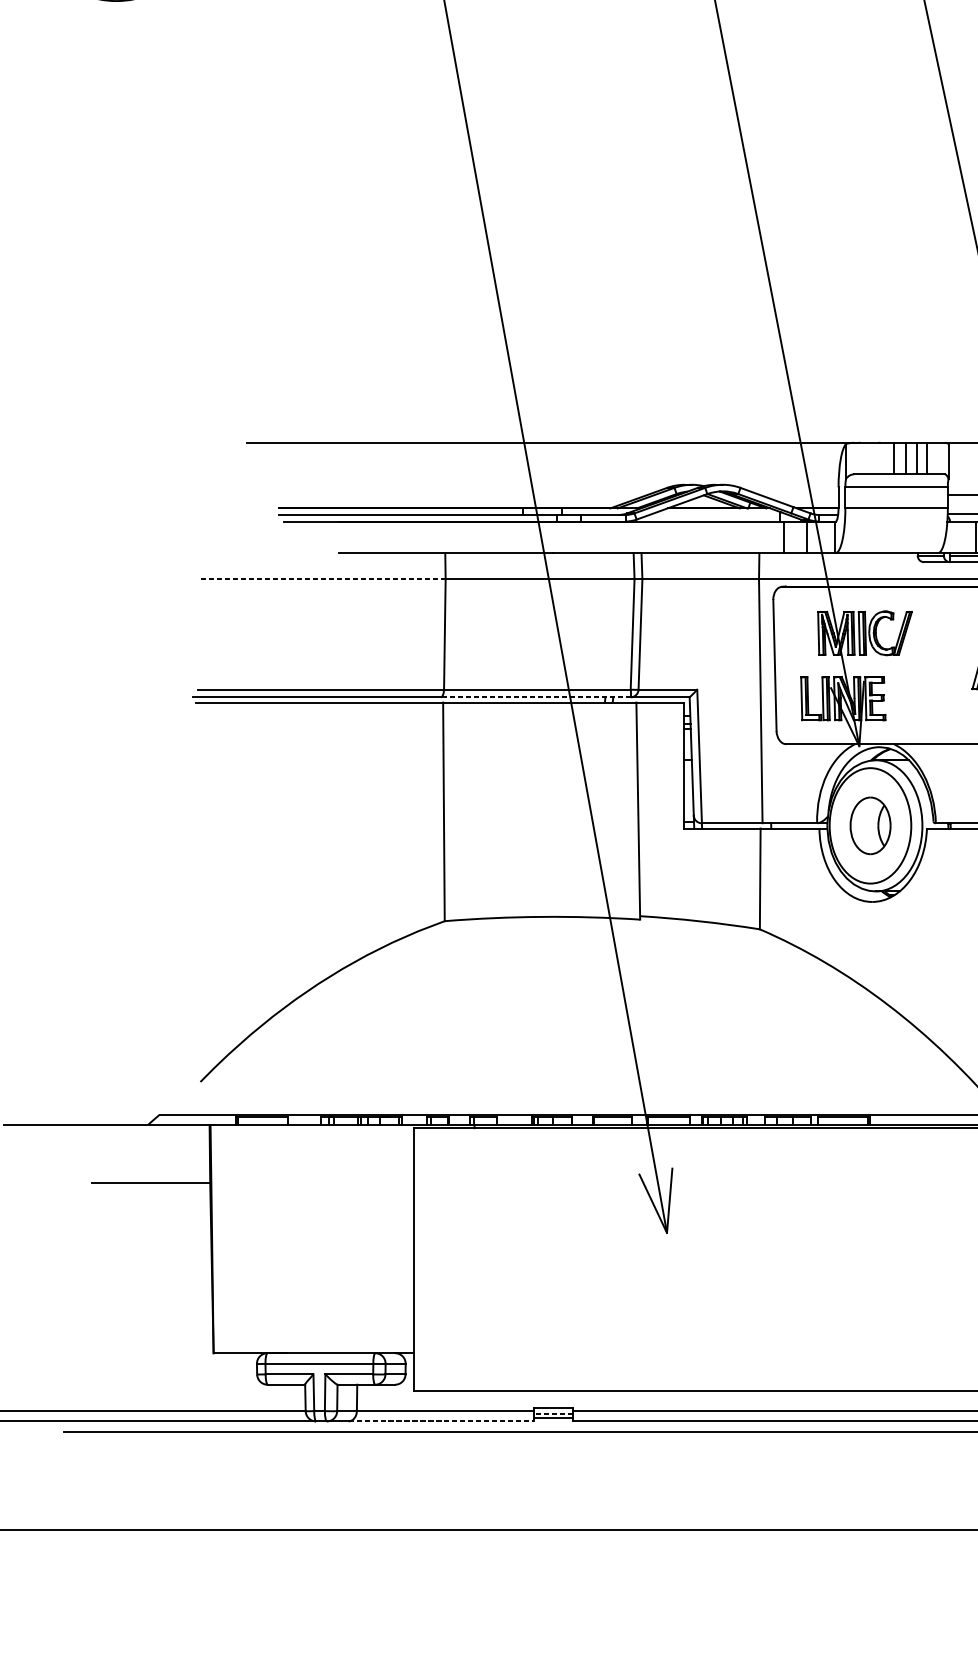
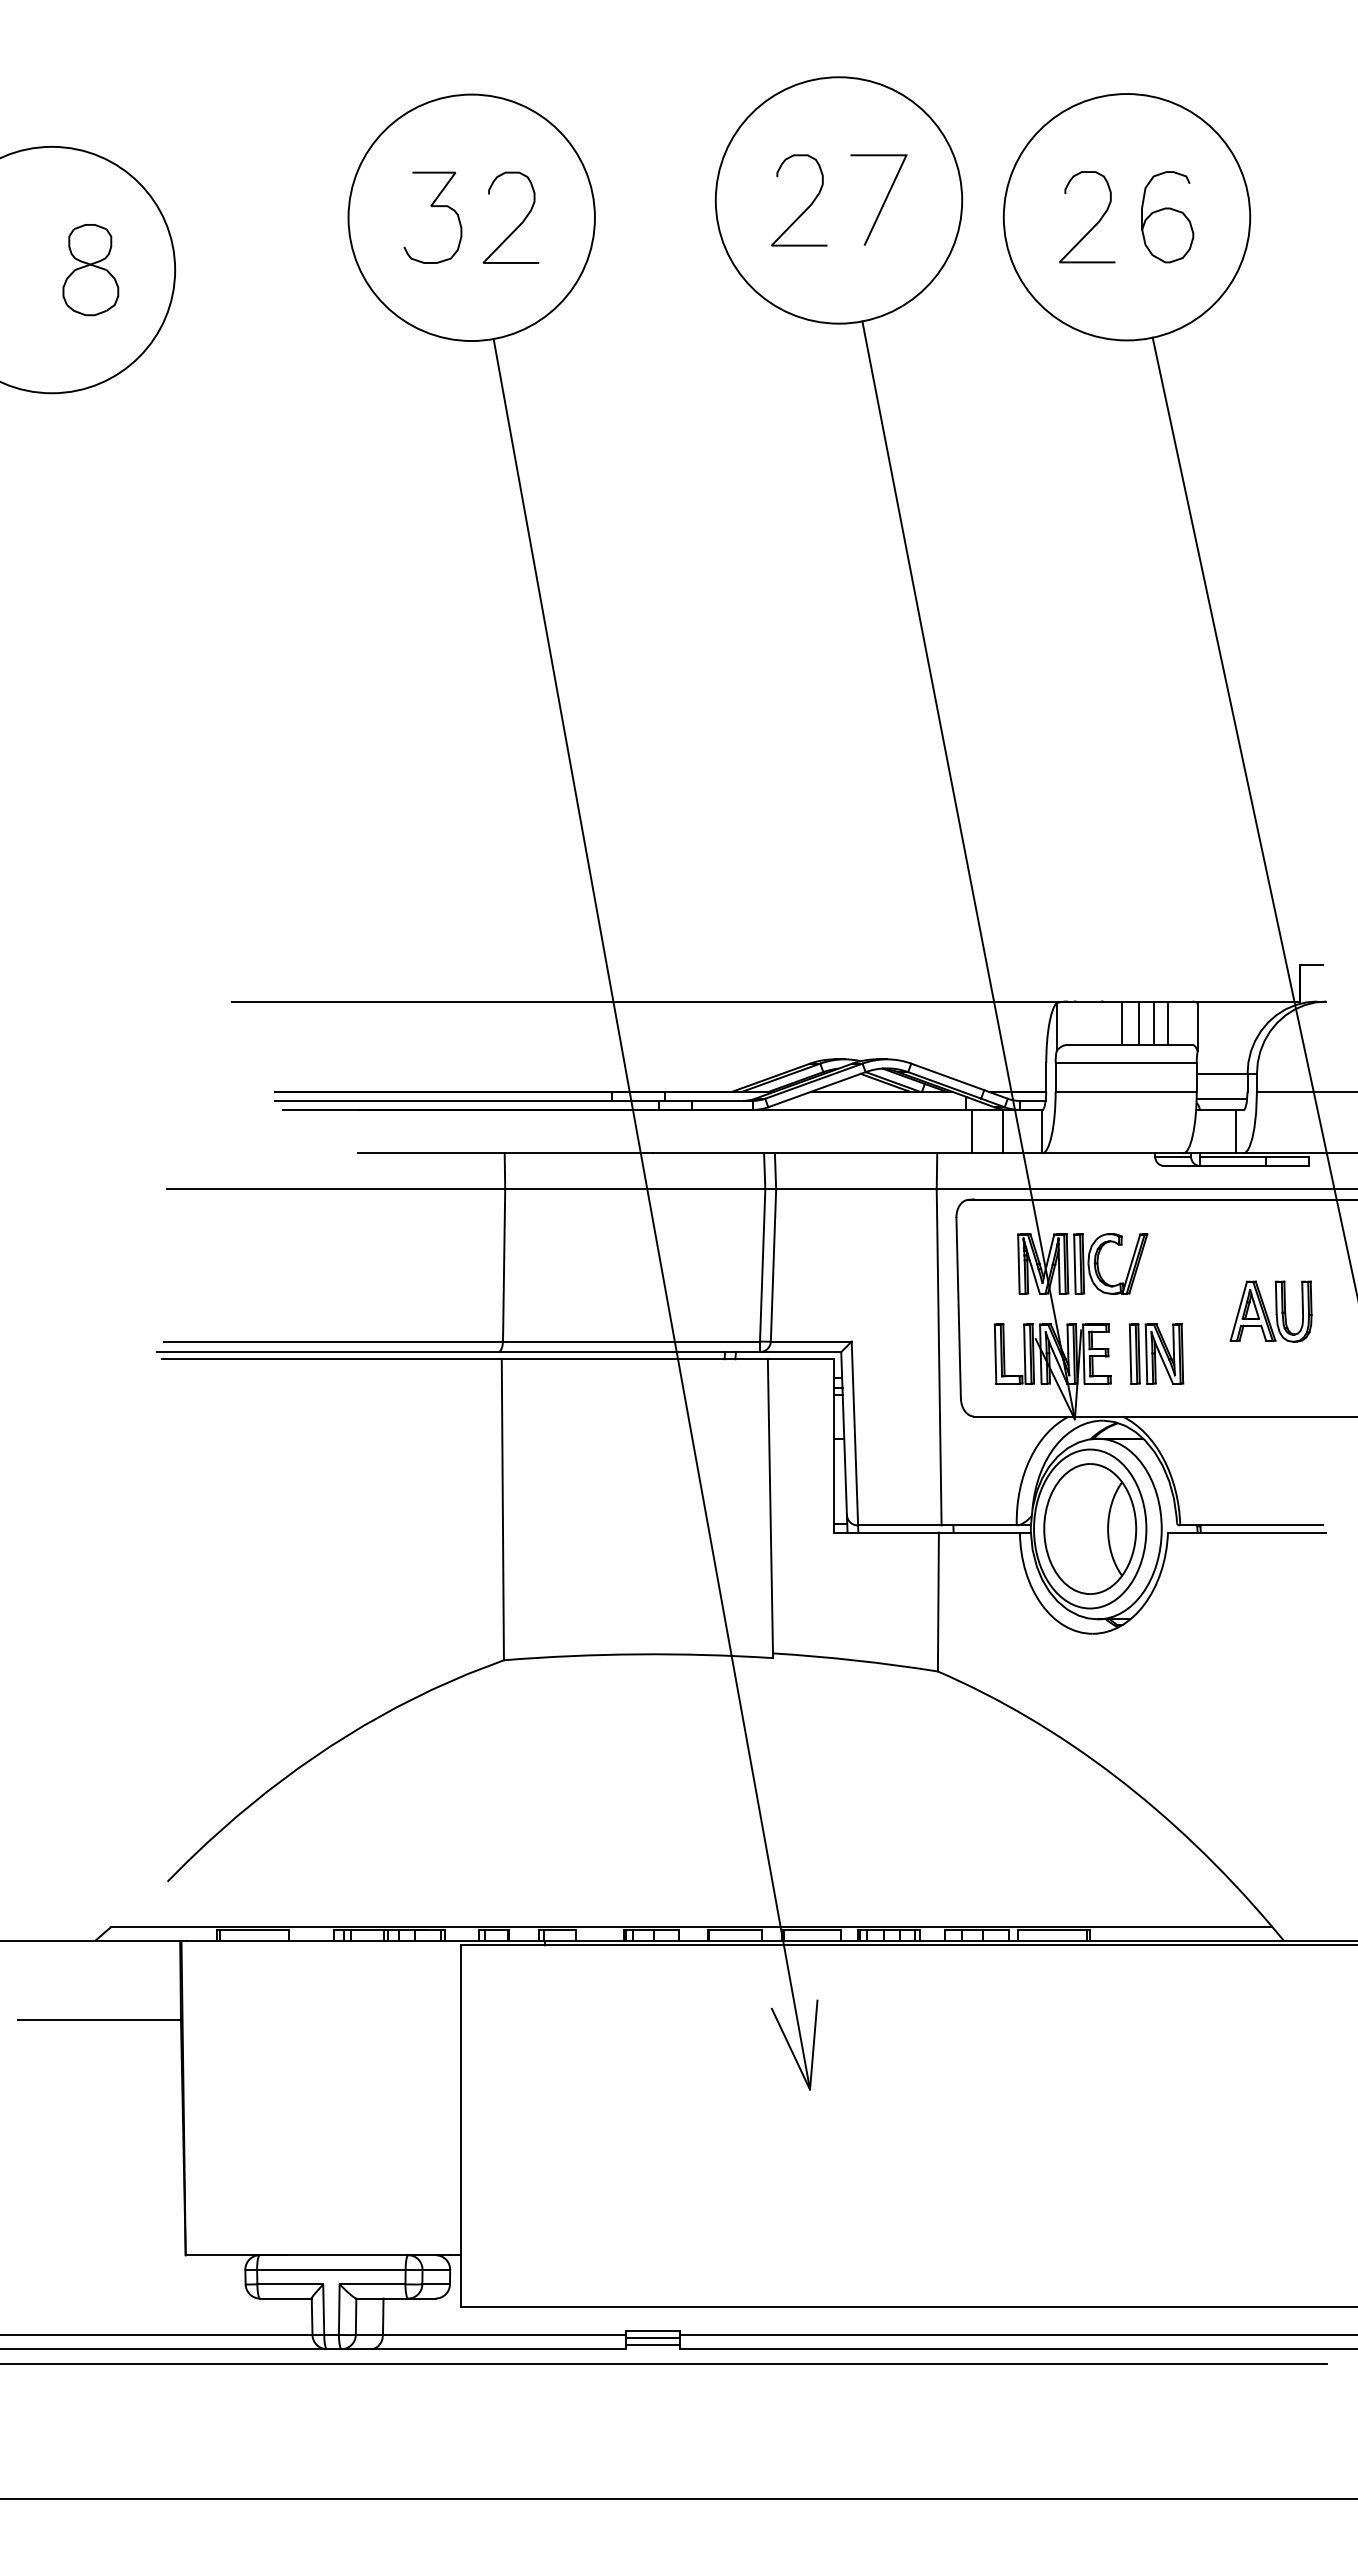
line: (322, 579) -> (335, 1189), dashed -> solid
line: (535, 697) -> (629, 1352), dashed -> solid
part: (918, 698) -> (1156, 1353), added
part: (870, 825) -> (1090, 1528), size x1.67
line: (552, 1413) -> (652, 2338), dashed -> solid
line: (441, 1421) -> (499, 2349), dashed -> solid

